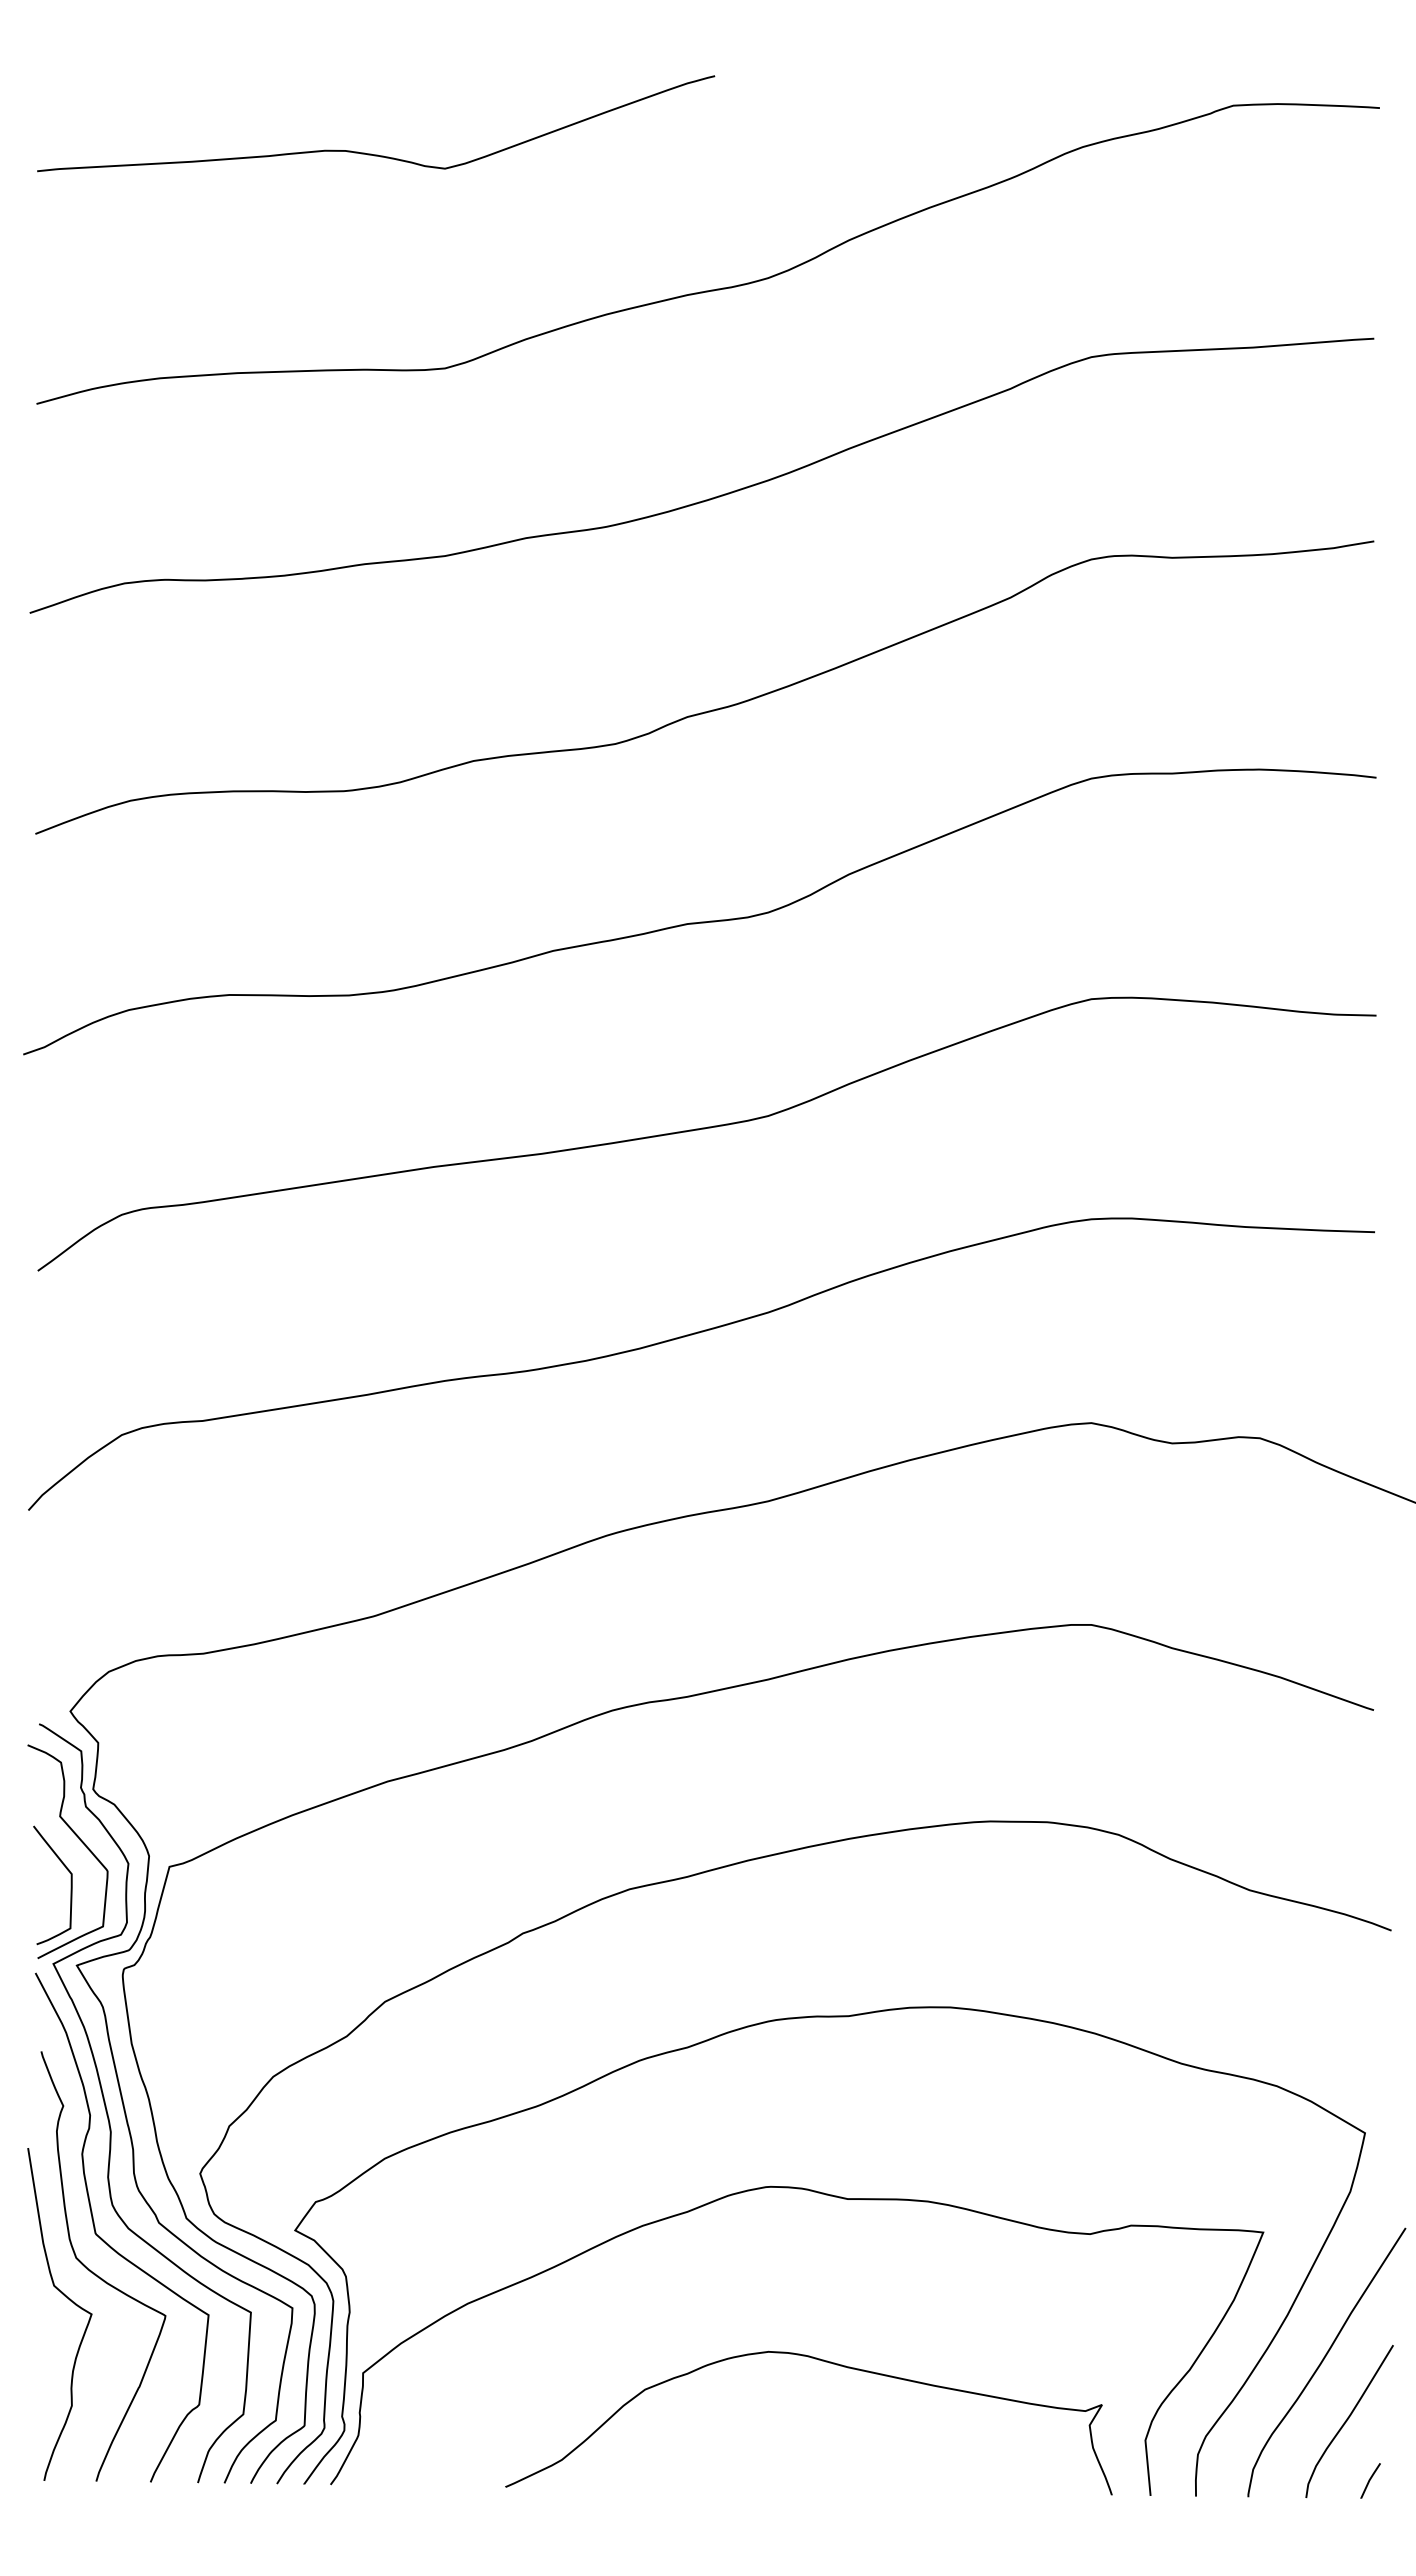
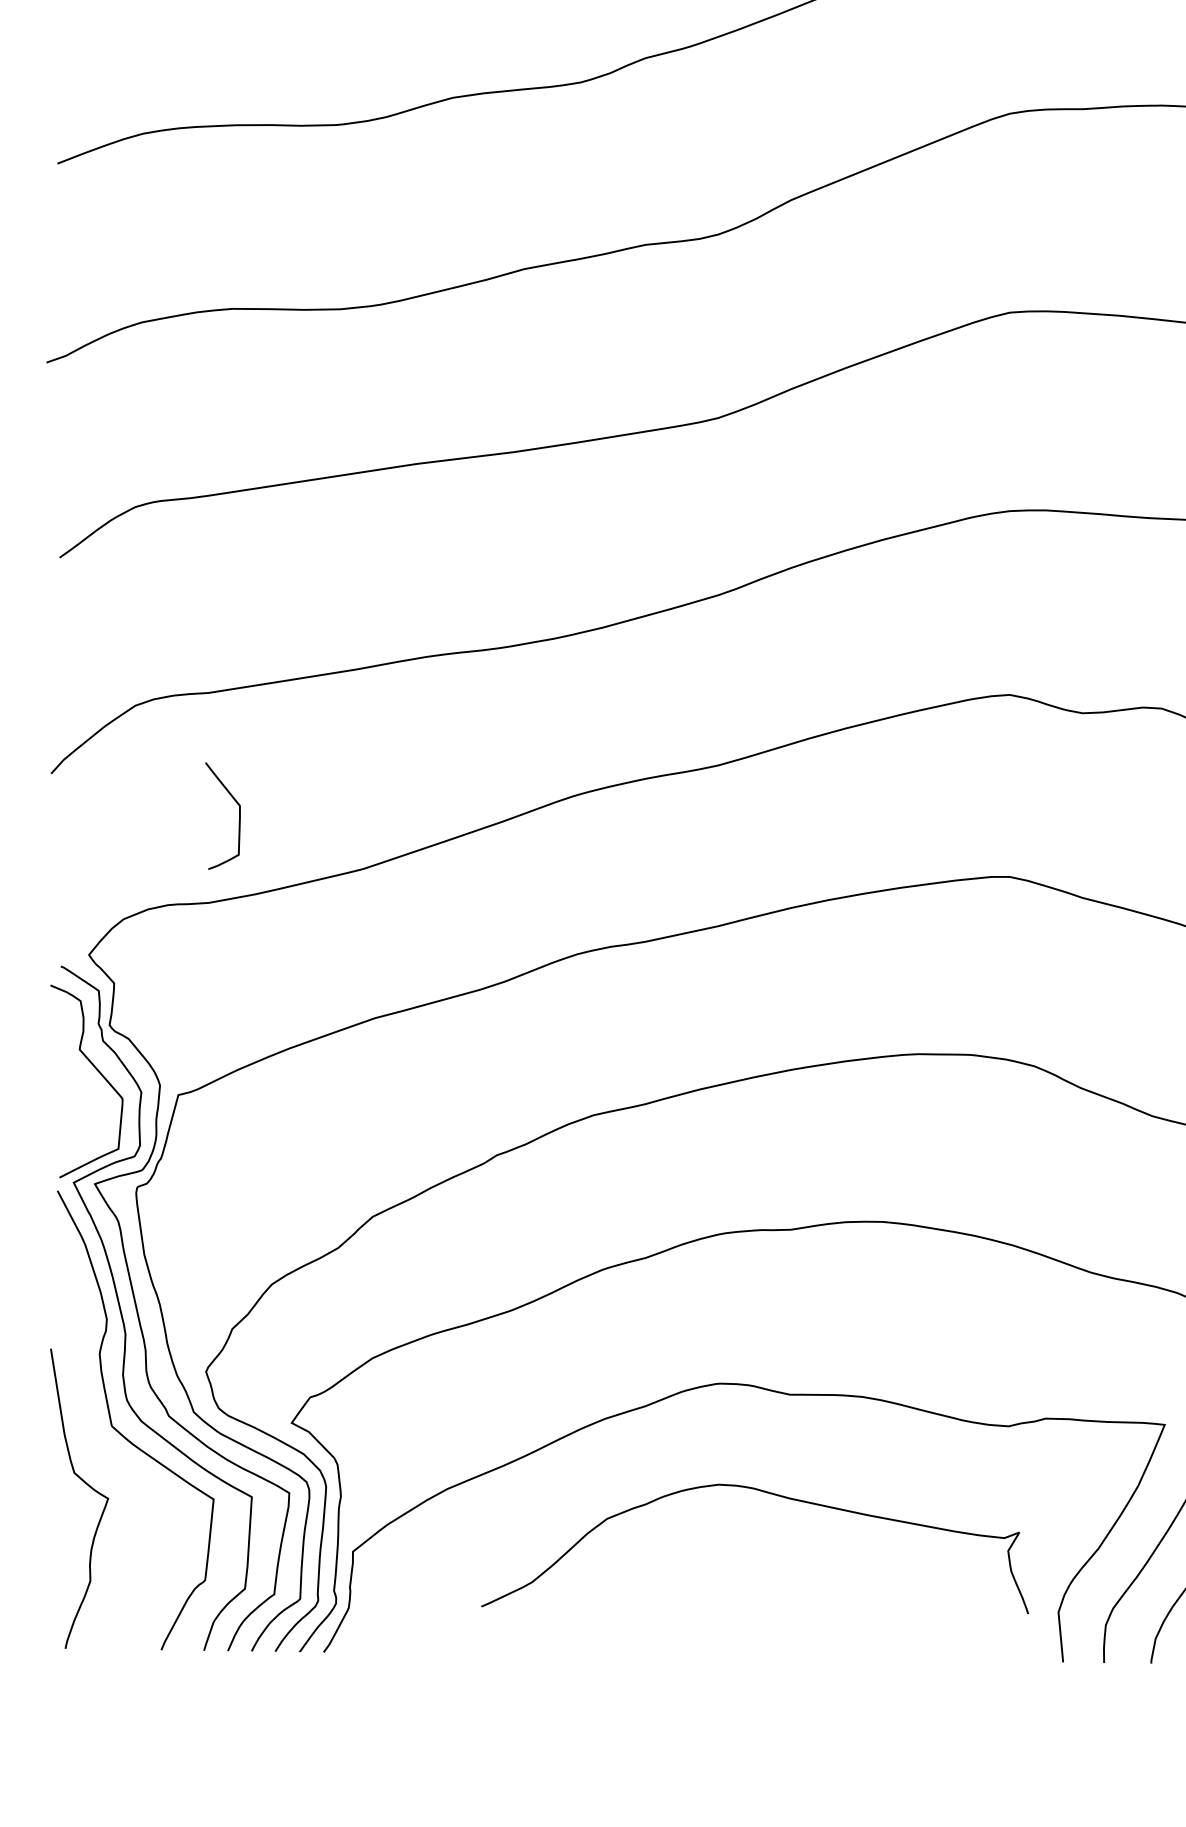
curve: (70, 1885) -> (238, 816), moved
curve: (98, 2275) -> (114, 1463), removed
curve: (825, 2362) -> (769, 1494), moved

